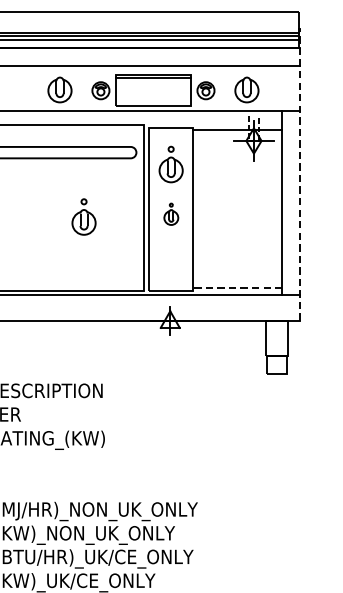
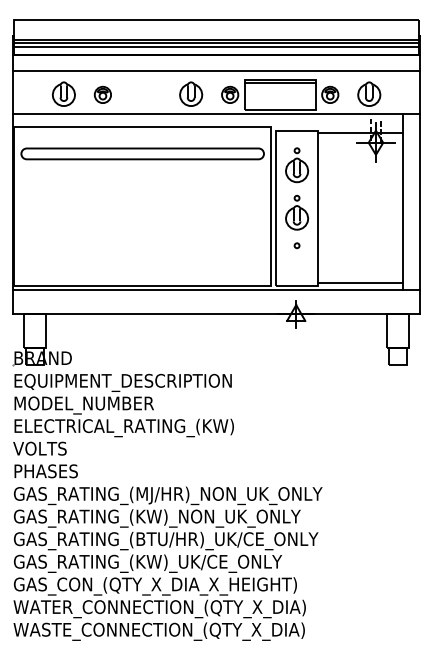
line: (300, 174) -> (420, 174), dashed -> solid
part: (171, 214) -> (297, 212), size x1.67
part: (84, 217) -> (214, 215), removed
circle: (170, 248) -> (296, 245), added
line: (237, 287) -> (360, 282), dashed -> solid

